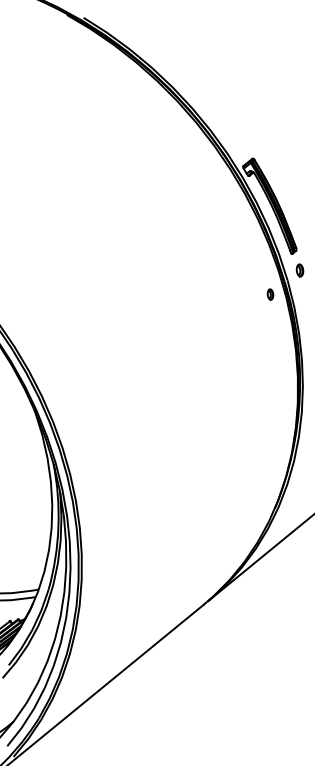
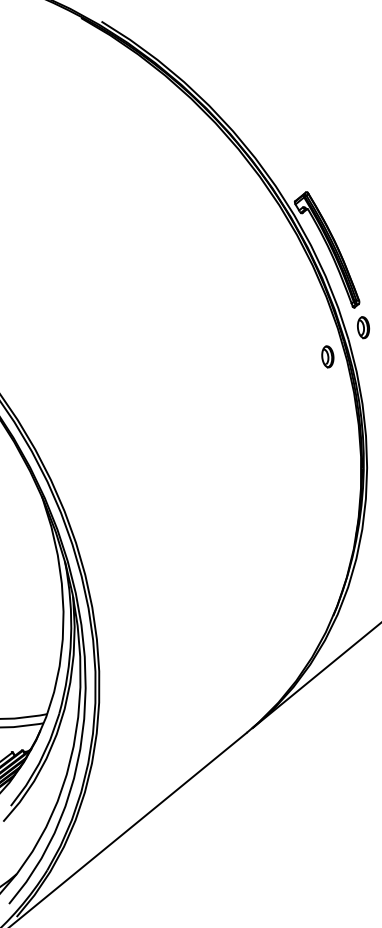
part: (299, 270) -> (363, 327), size x1.43
part: (270, 294) -> (327, 356), size x1.67

